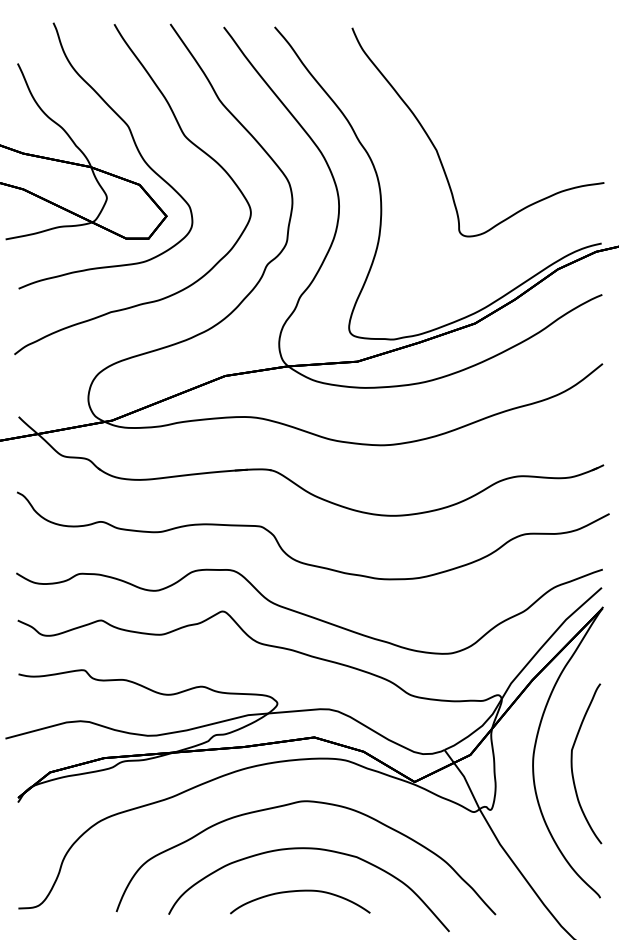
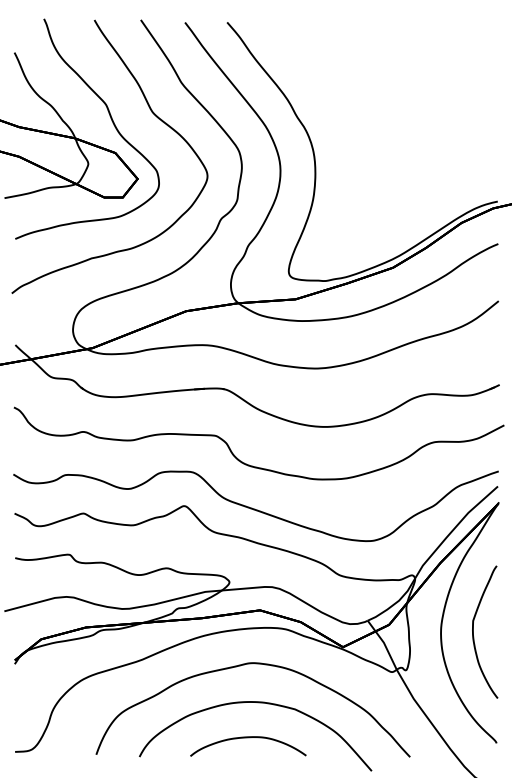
part: (437, 149) -> (361, 123), removed

